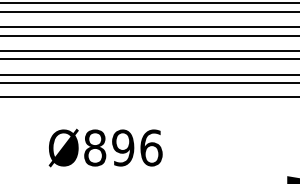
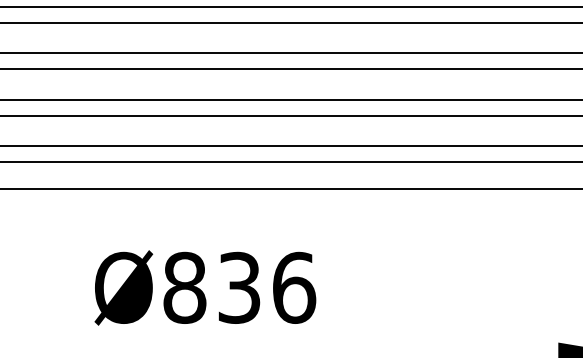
text: (123, 147) -> (239, 286), Ø896 -> Ø836

